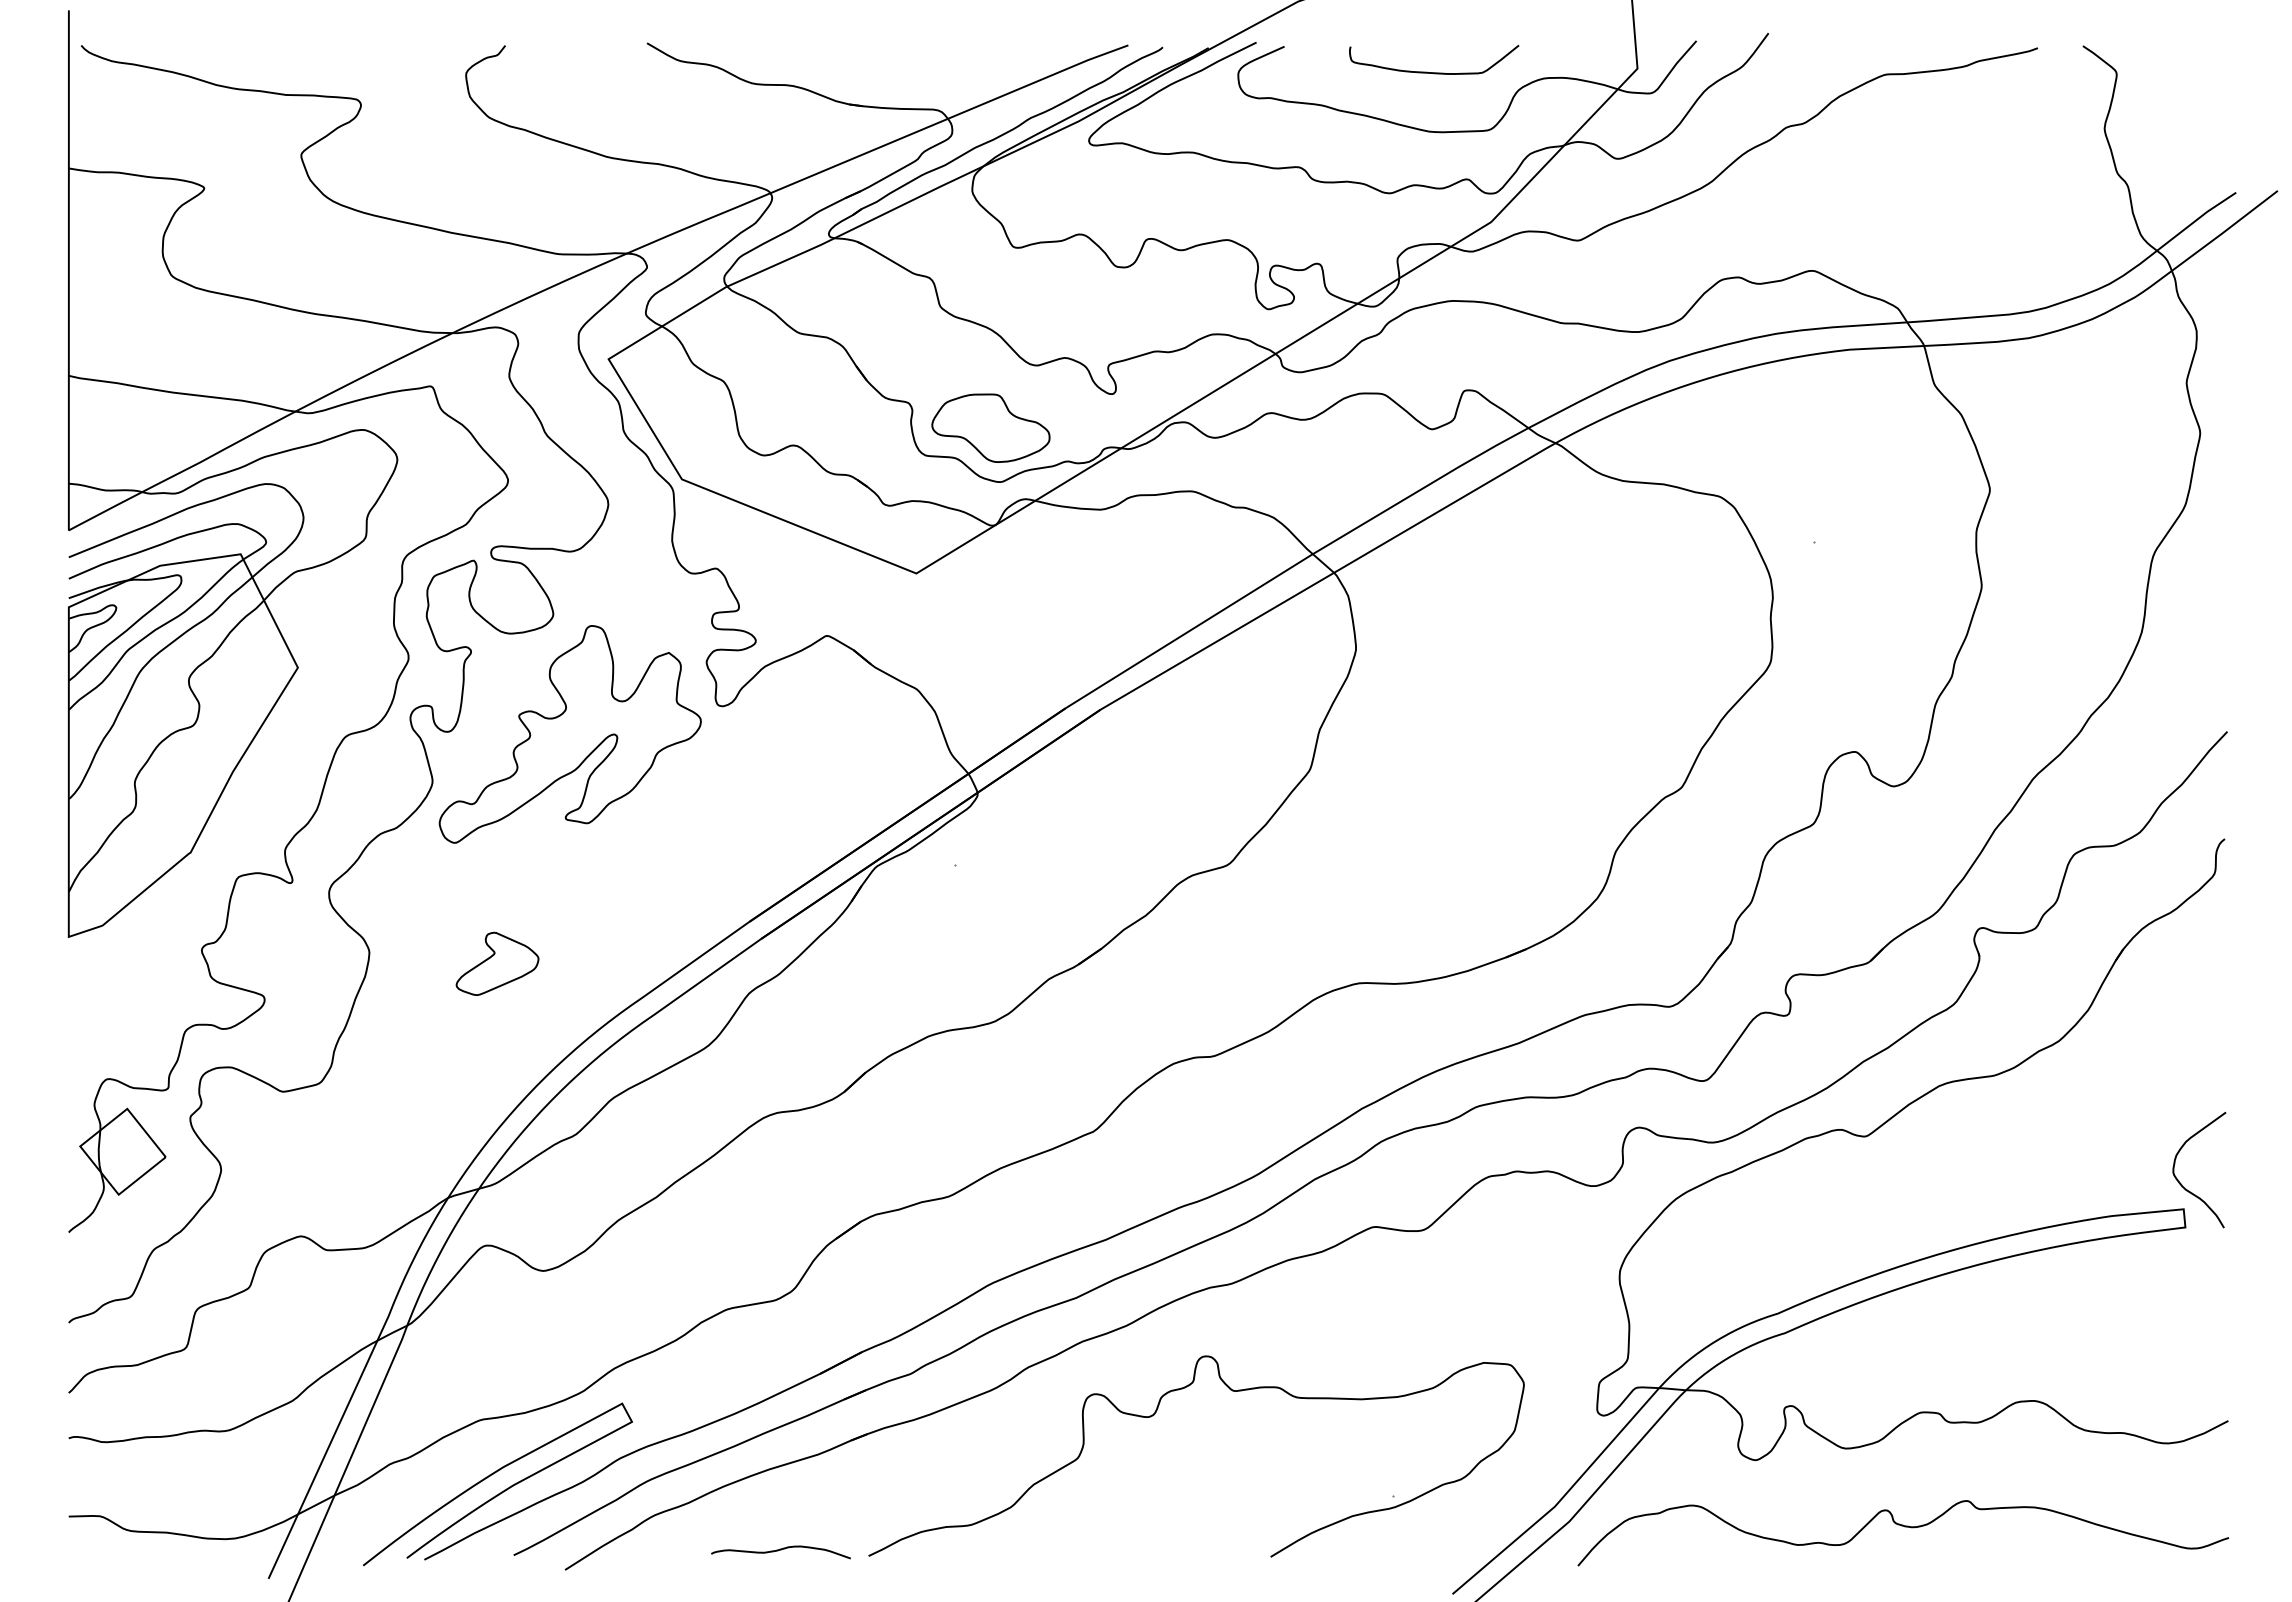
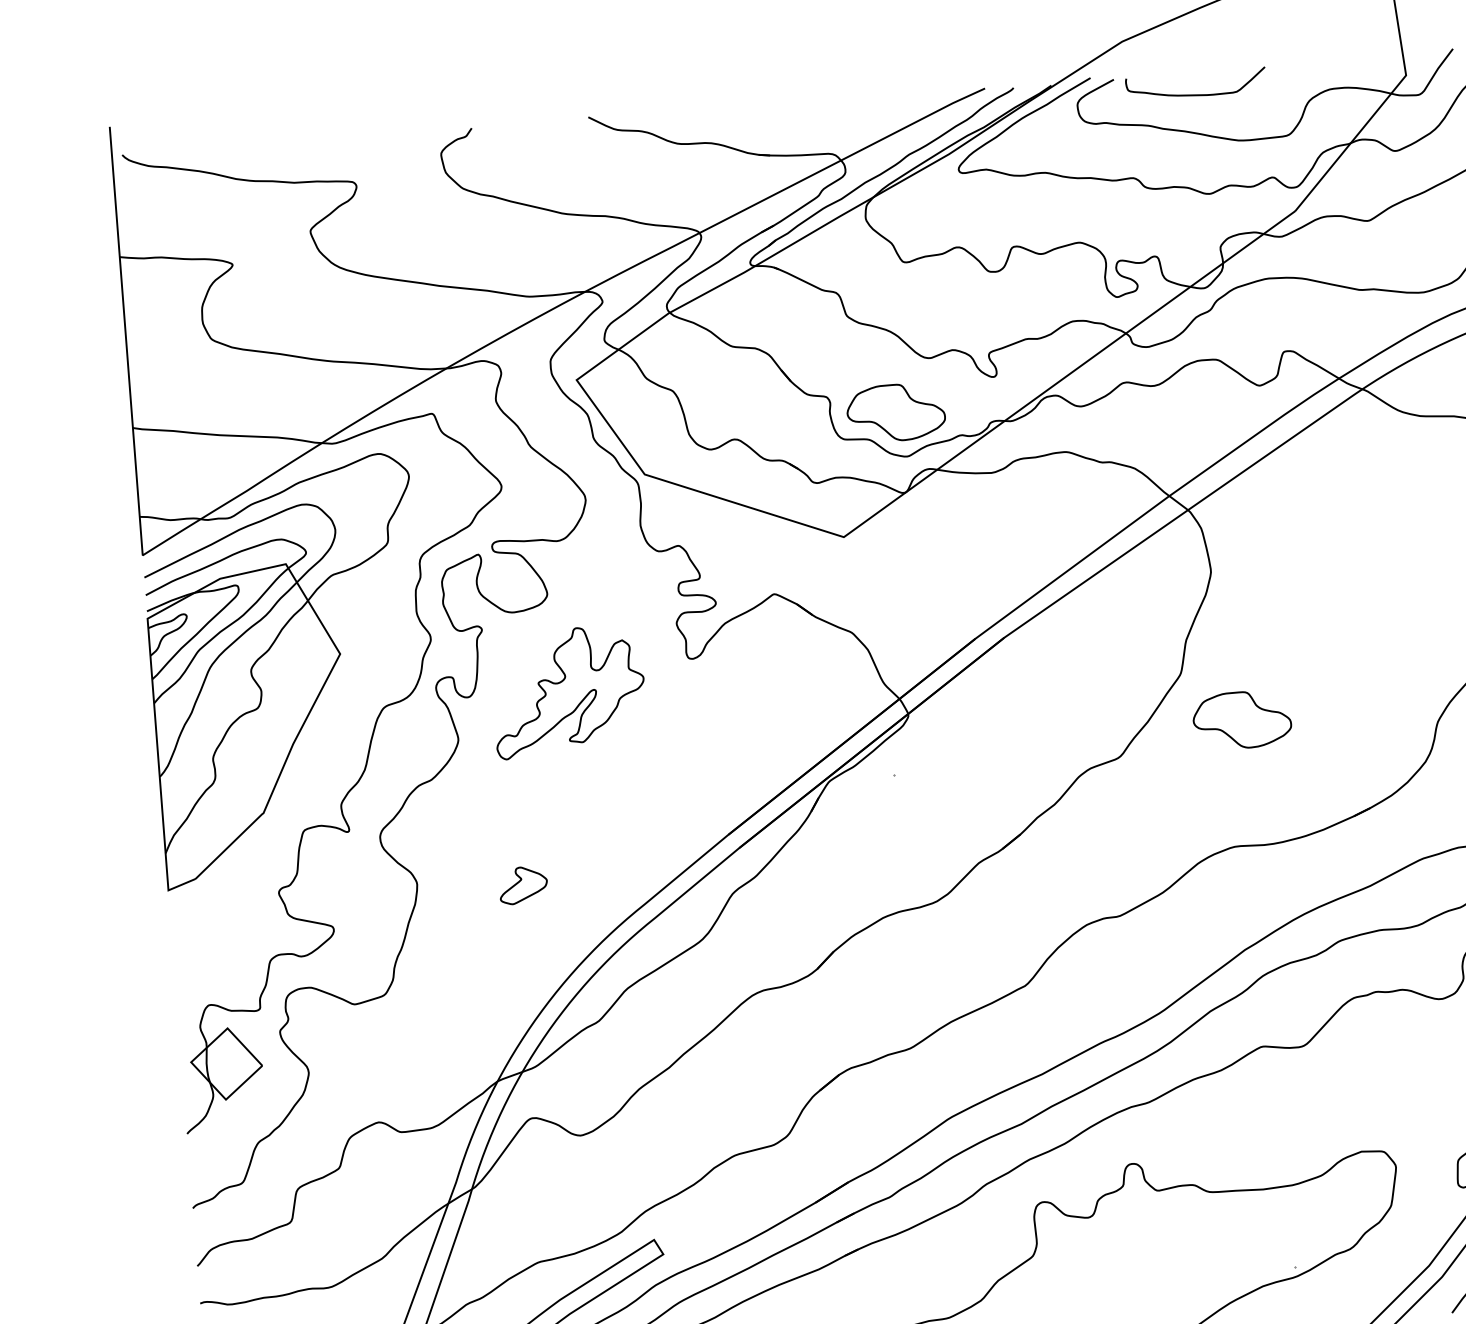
curve: (1434, 72) -> (1197, 94), moved
part: (569, 734) -> (568, 691), size x0.7
part: (1379, 830) -> (1241, 719), added
part: (497, 963) -> (523, 885), size x0.7

